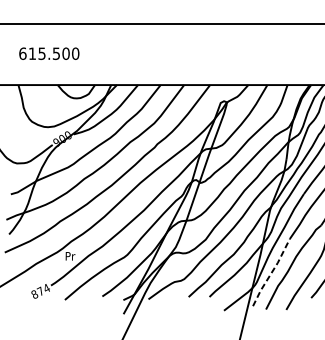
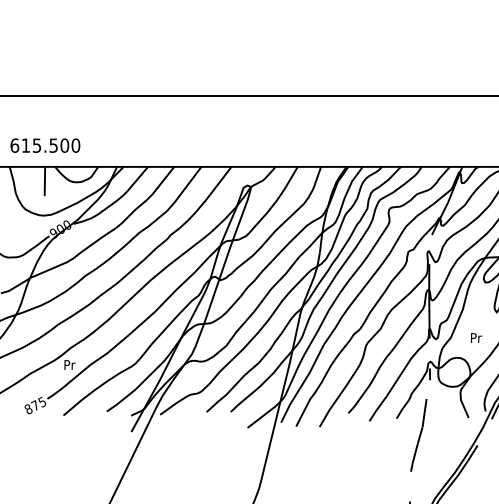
text: (49, 53) -> (45, 145), moved
line: (48, 96) -> (44, 180), added
line: (271, 272) -> (302, 383), dashed -> solid
text: (46, 288) -> (42, 402), 874 -> 875

